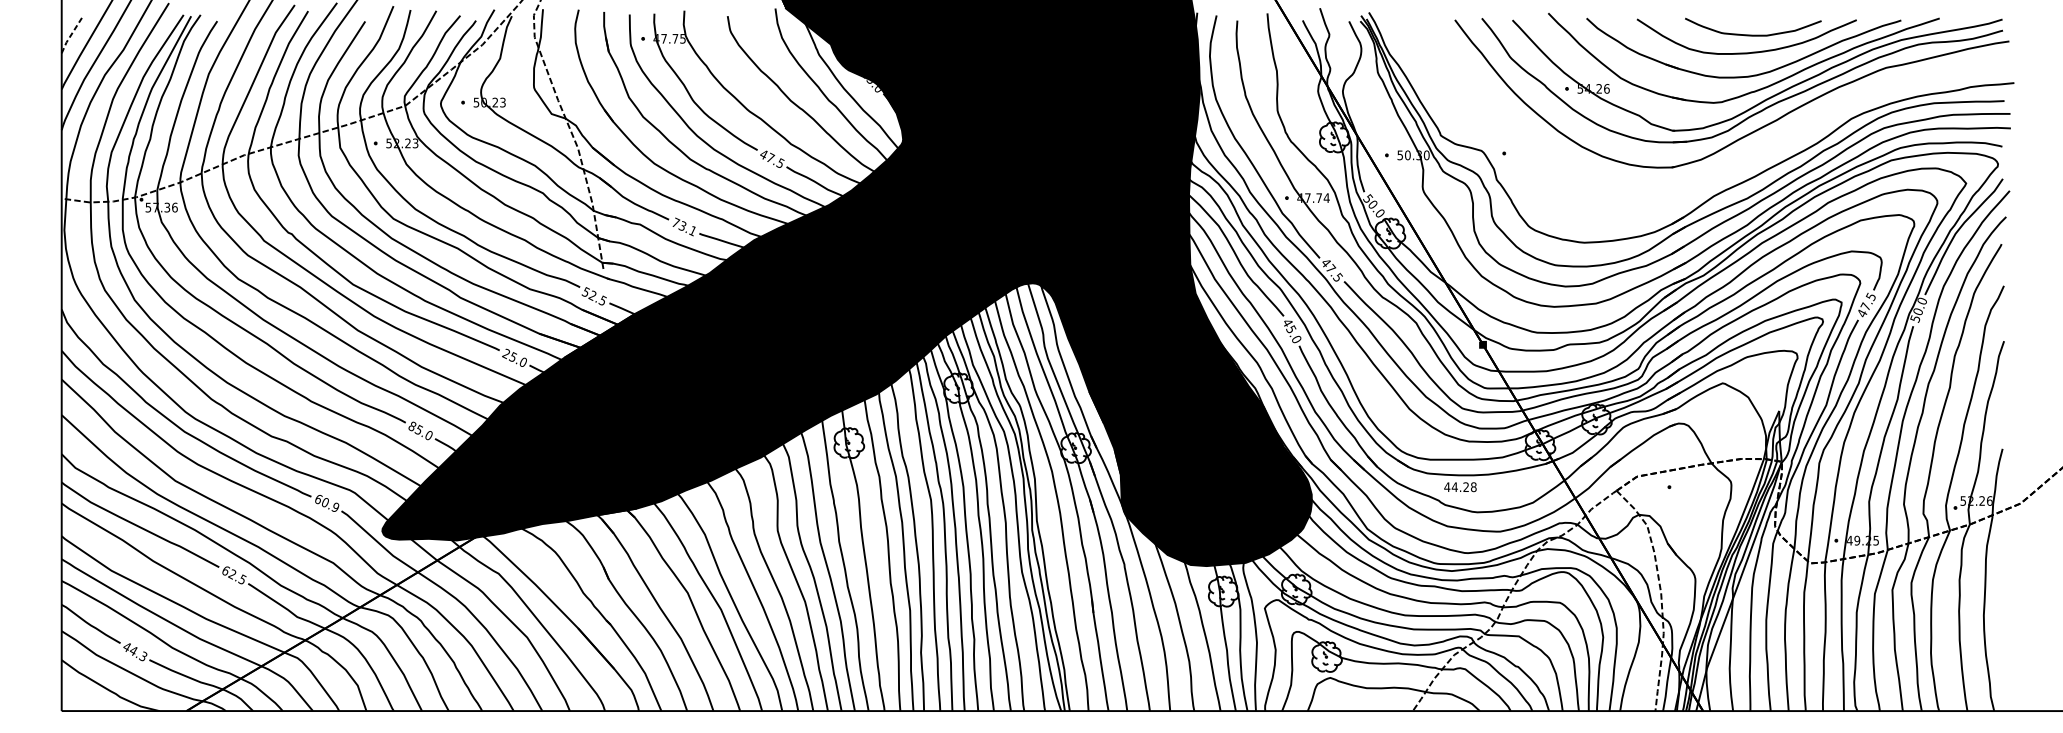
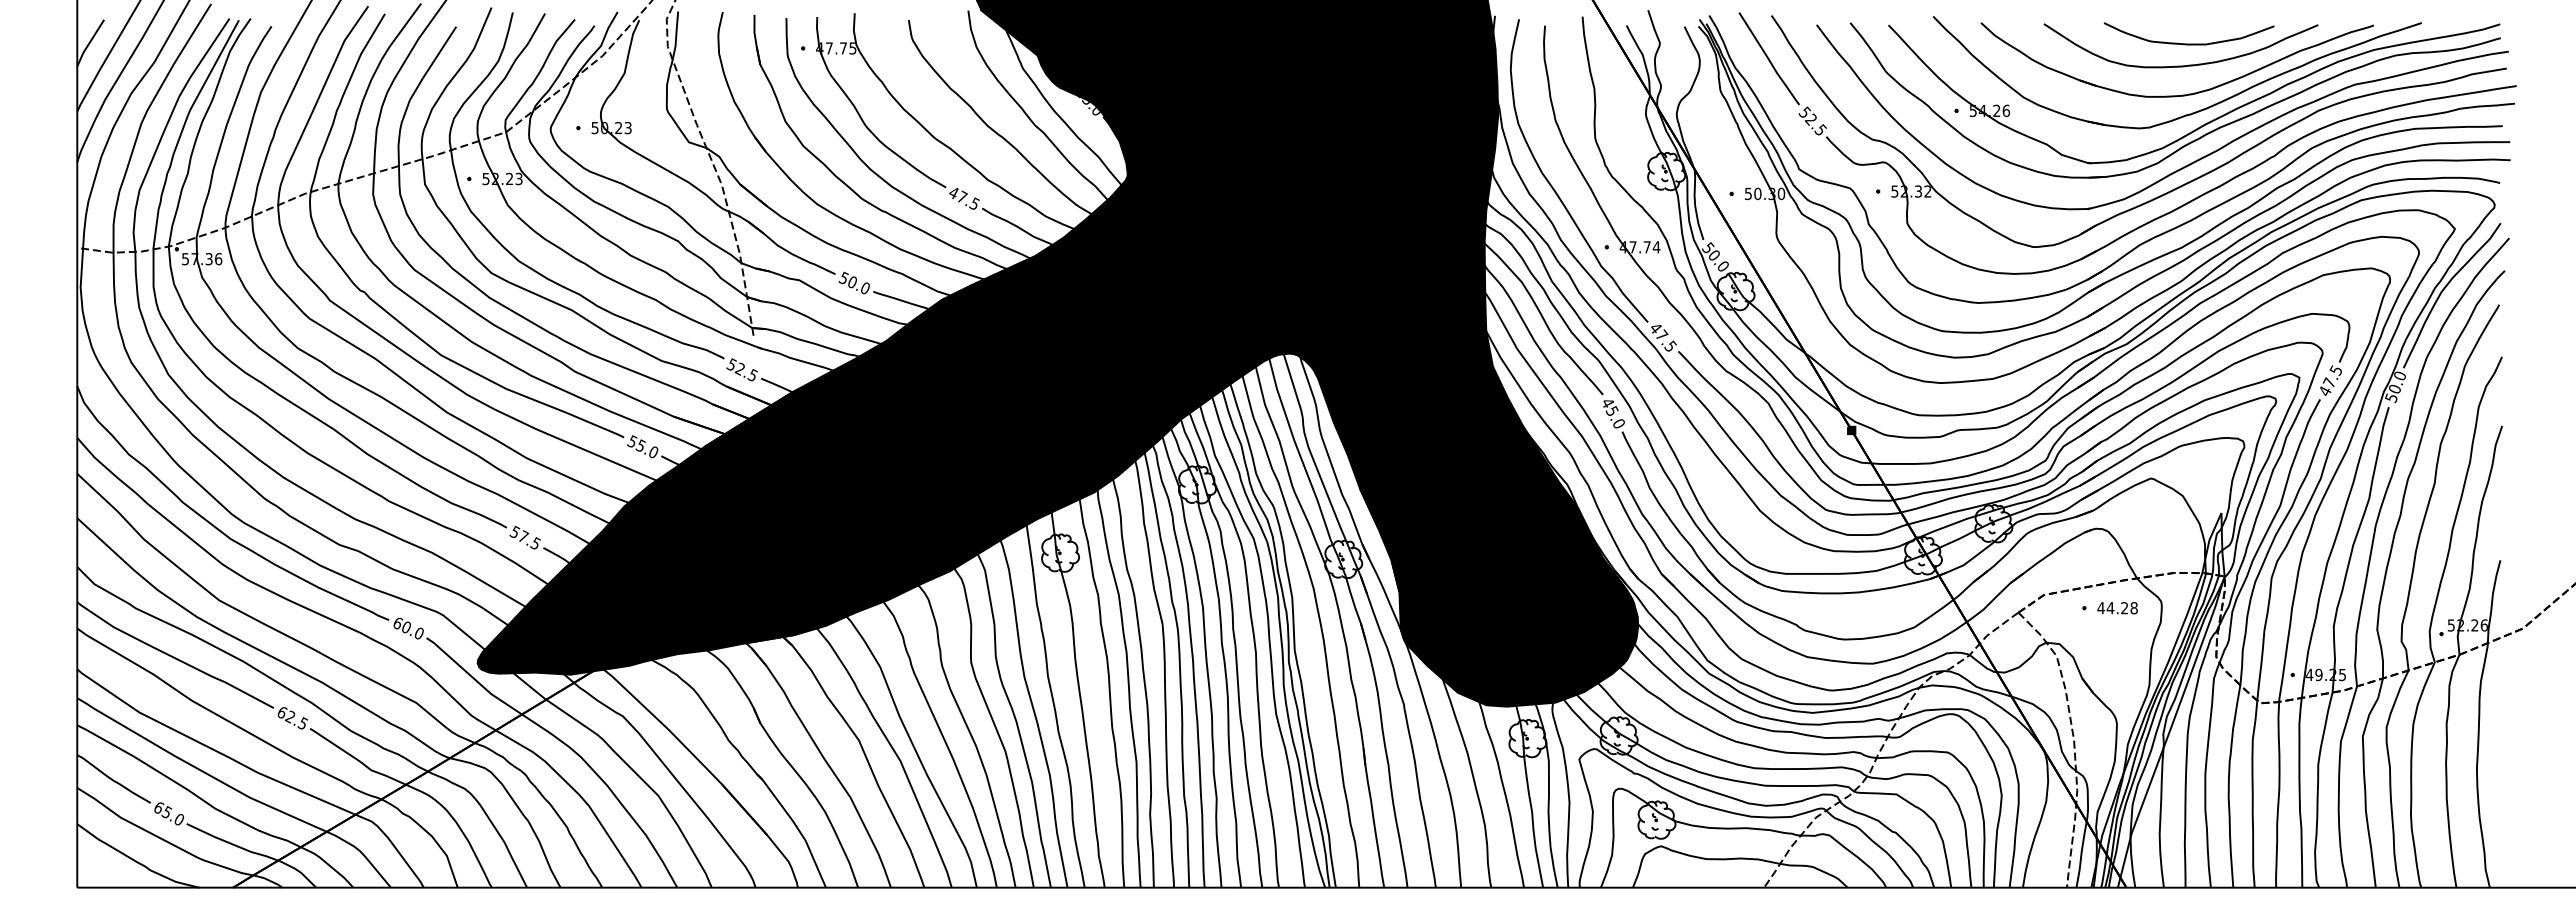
line: (71, 34) -> (89, 42), dashed -> solid
part: (1720, 160) -> (2148, 200), added
text: (683, 226) -> (853, 282), 73.1 -> 50.0
text: (506, 353) -> (632, 441), 25.0 -> 55.0
text: (419, 430) -> (524, 537), 85.0 -> 57.5
text: (1460, 487) -> (2117, 608), moved
text: (335, 507) -> (418, 633), 60.9 -> 60.0
text: (135, 651) -> (169, 813), 44.3 -> 65.0

